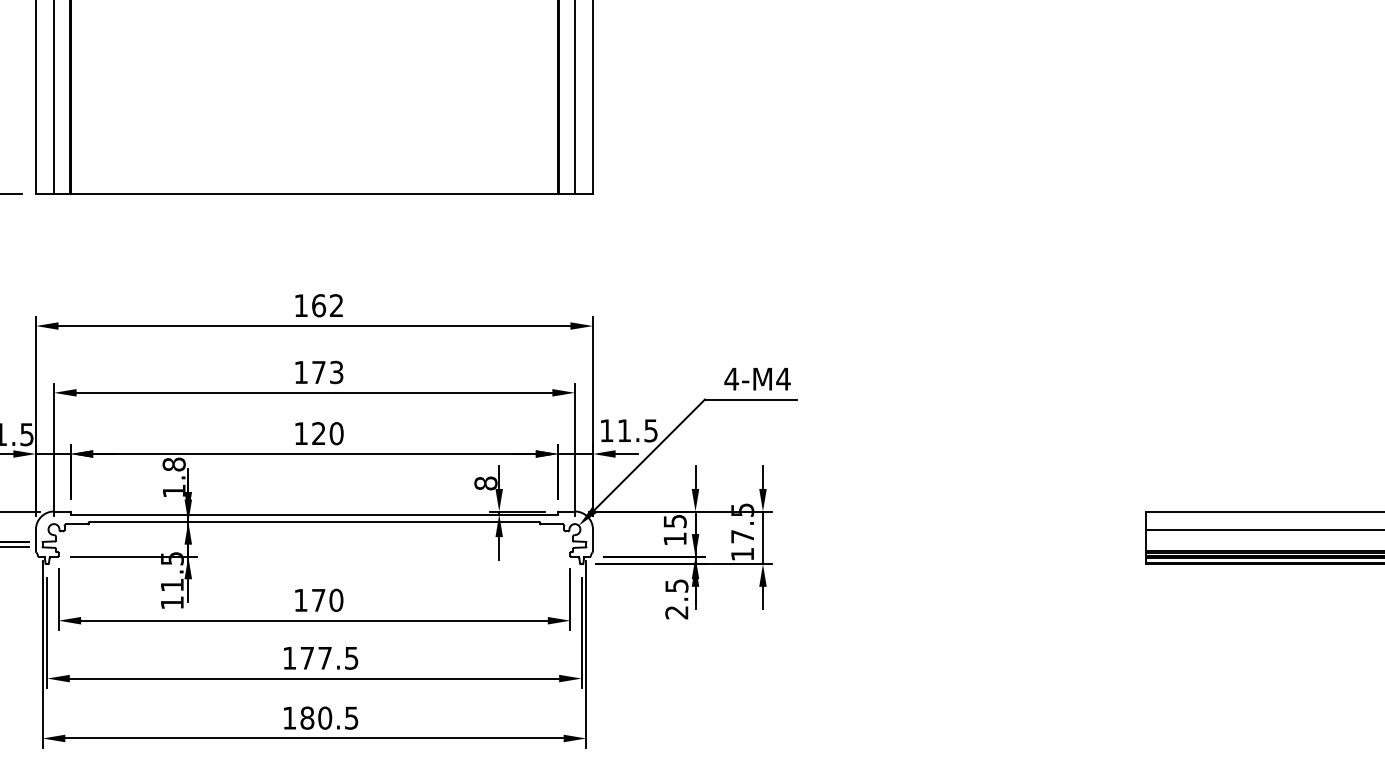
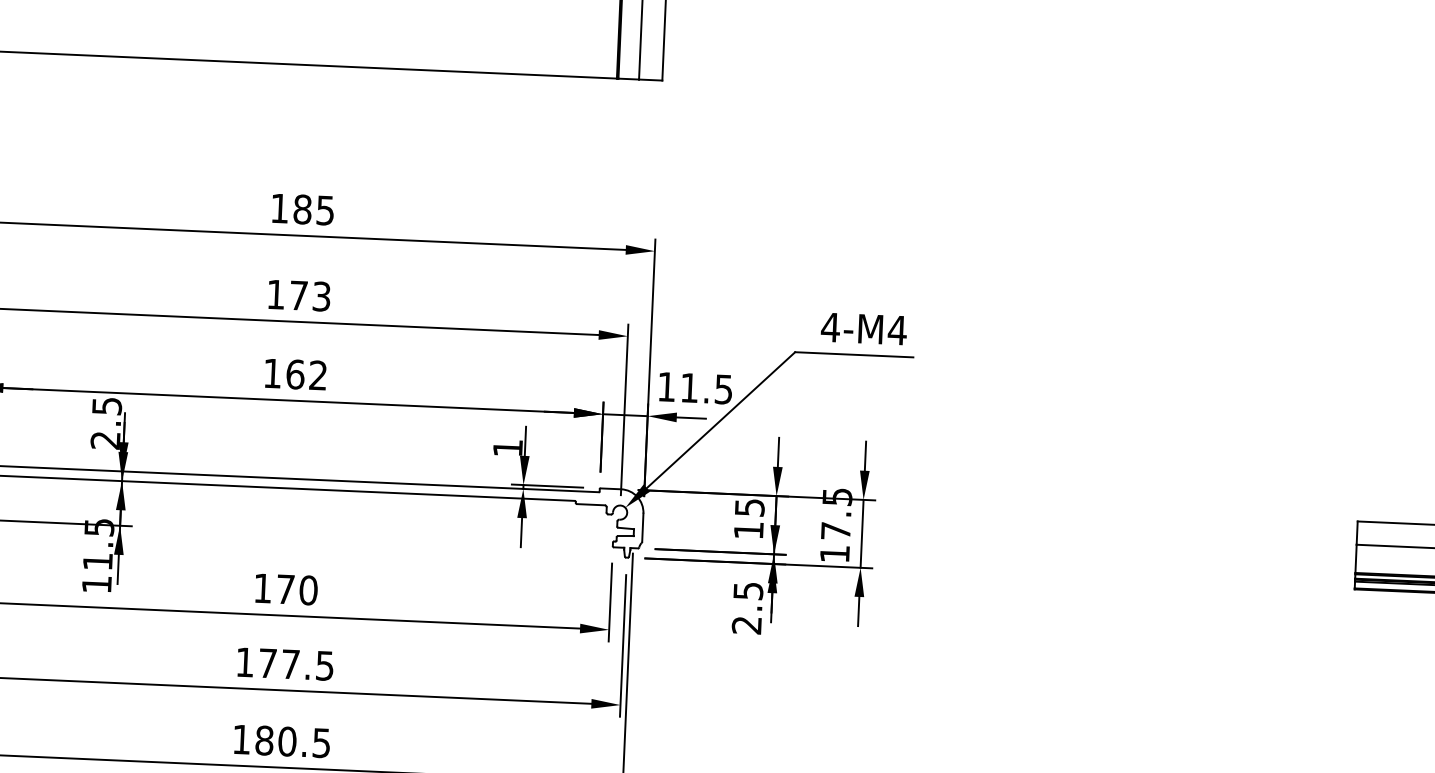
text: (327, 305) -> (313, 209), 162 -> 185
text: (327, 433) -> (306, 374), 120 -> 162
text: (173, 477) -> (105, 422), 1.8 -> 2.5
text: (485, 483) -> (507, 448), 8 -> 1

